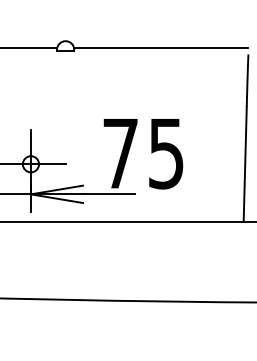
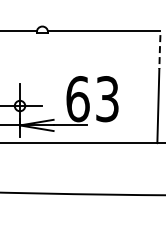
line: (246, 78) -> (159, 50), solid -> dashed
text: (143, 154) -> (92, 99), 75 -> 63

